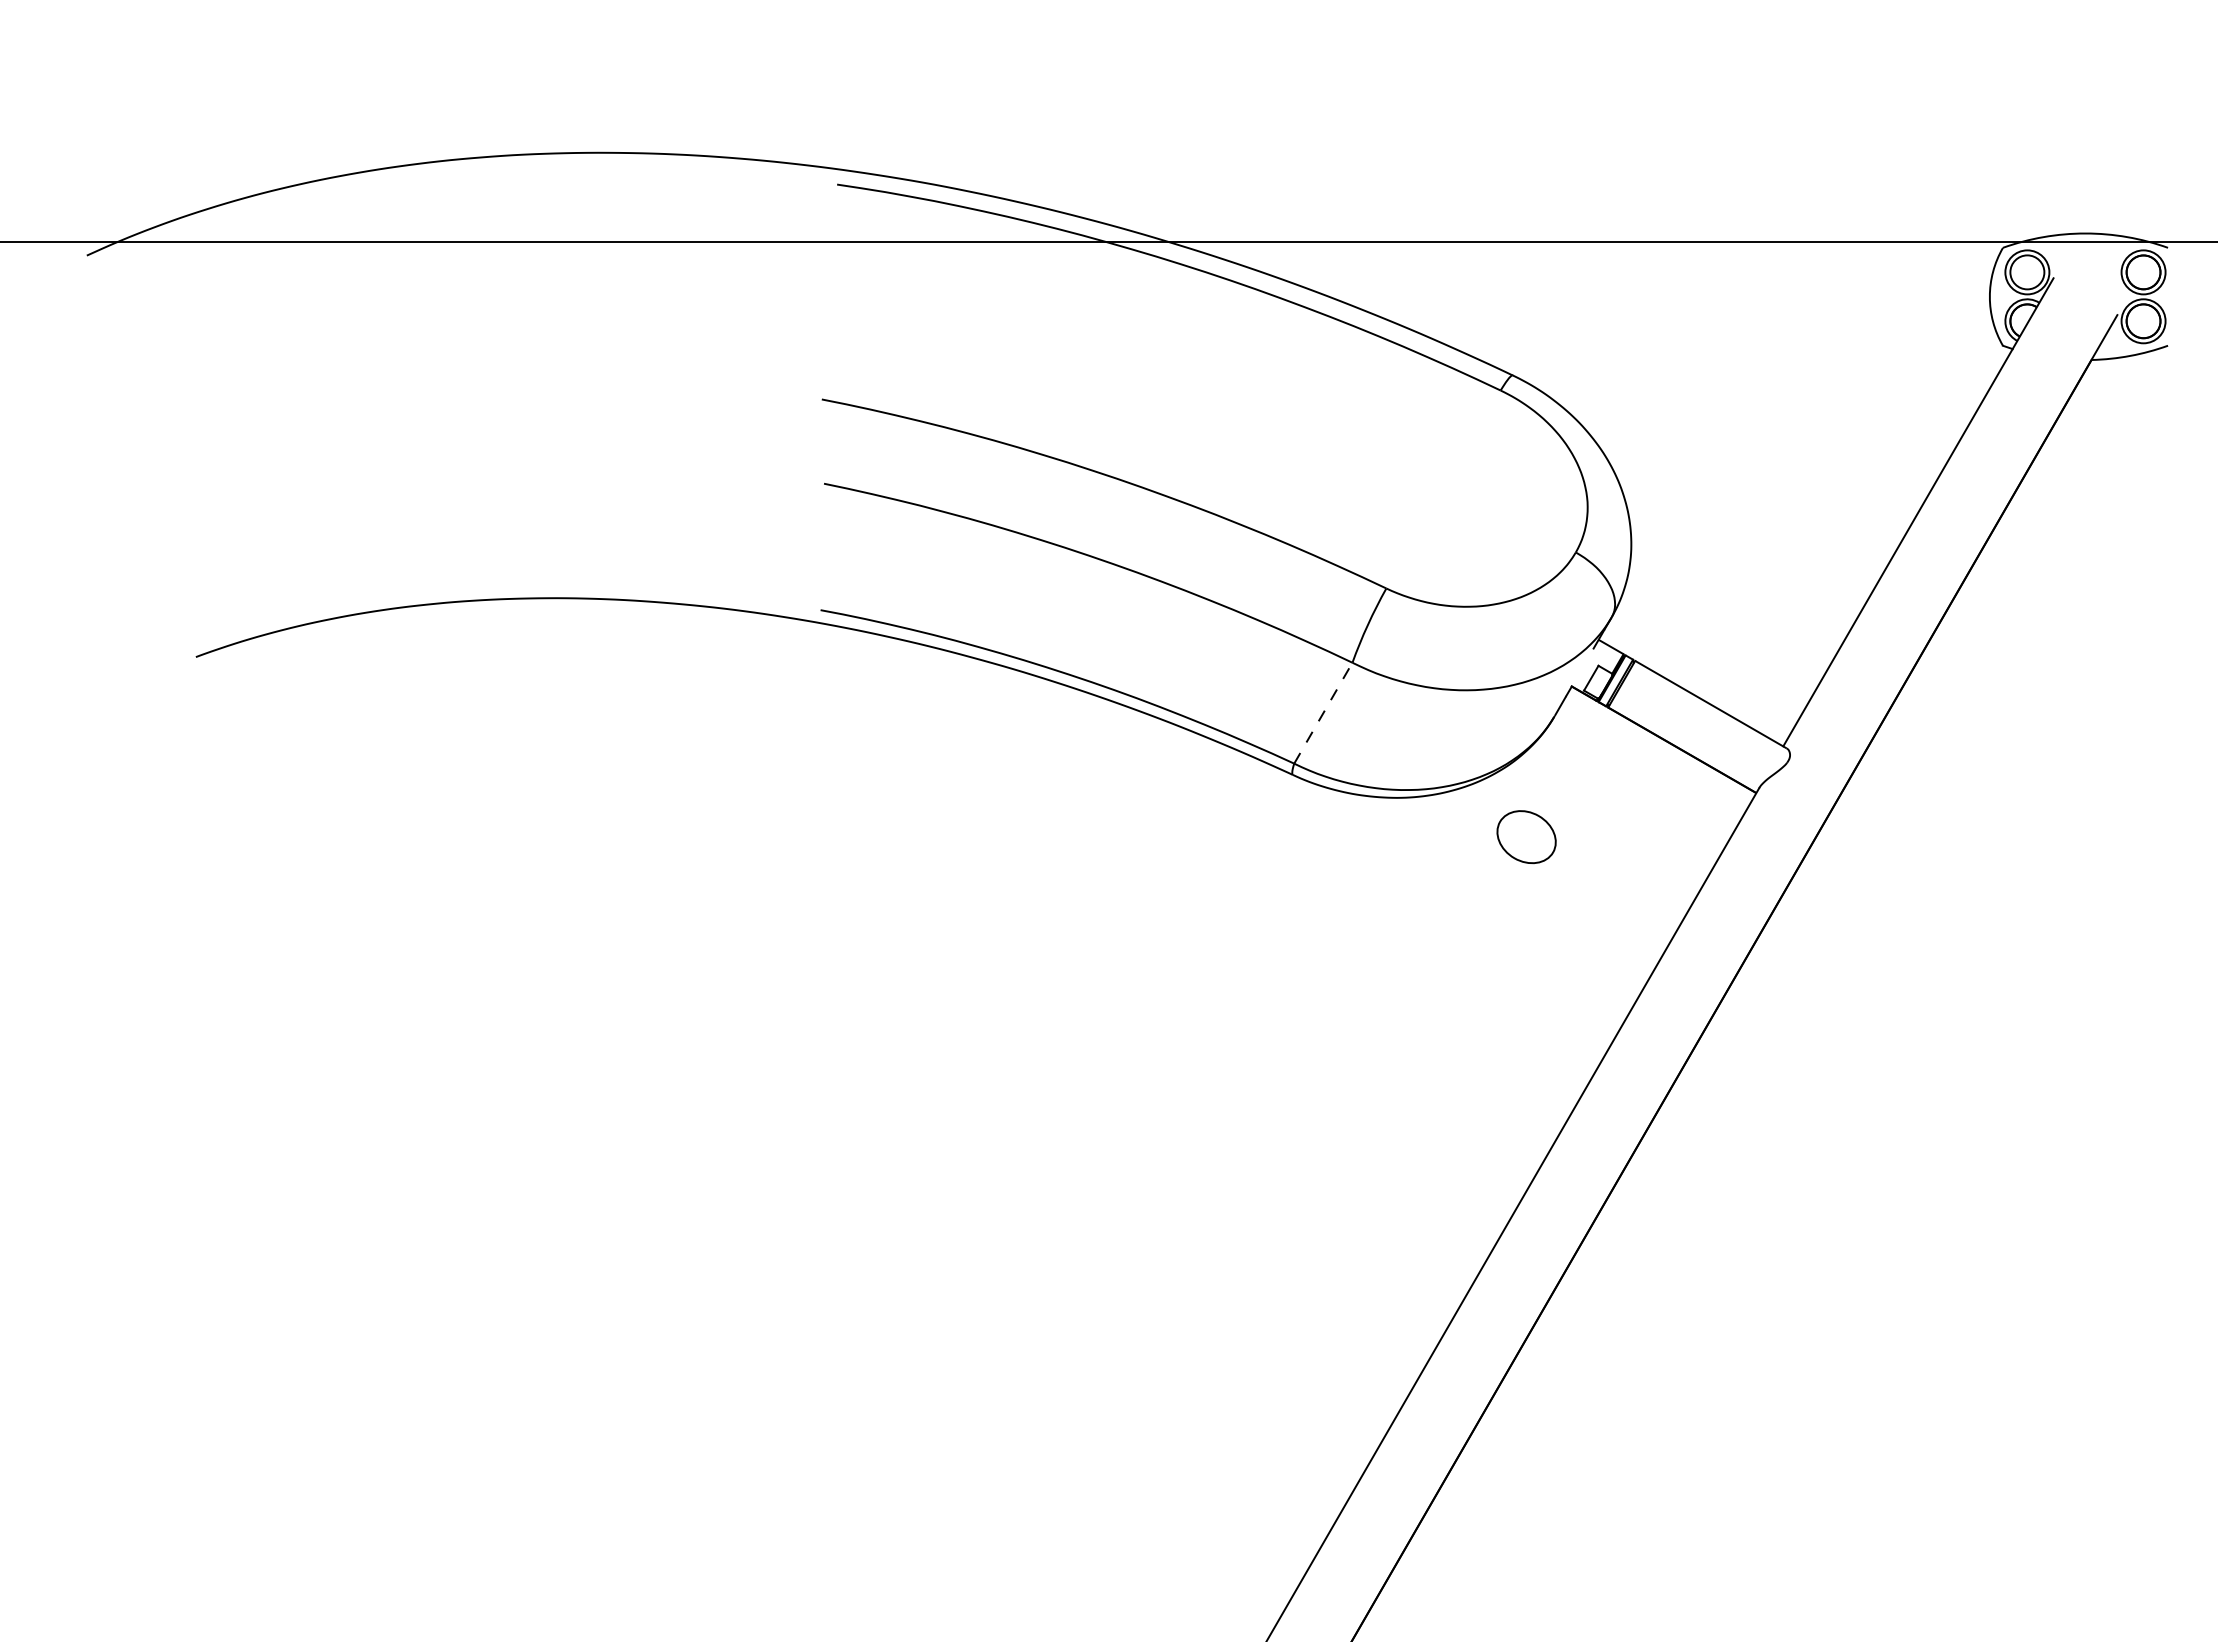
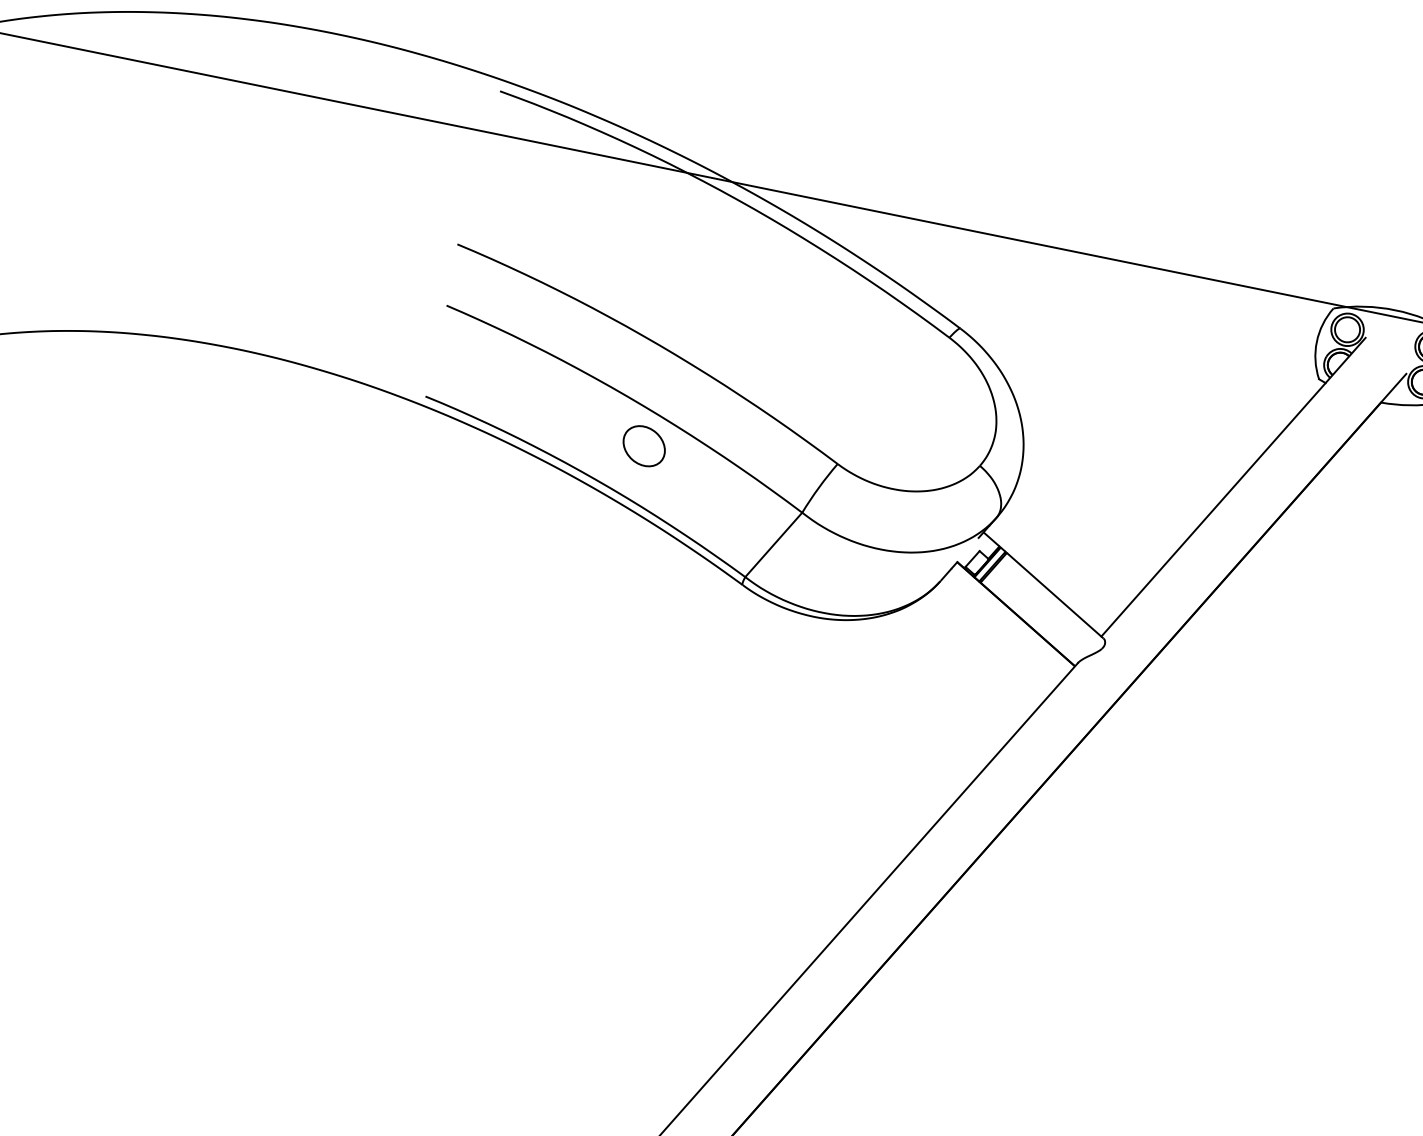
line: (1323, 712) -> (773, 544), dashed -> solid
part: (1526, 837) -> (644, 446), moved

